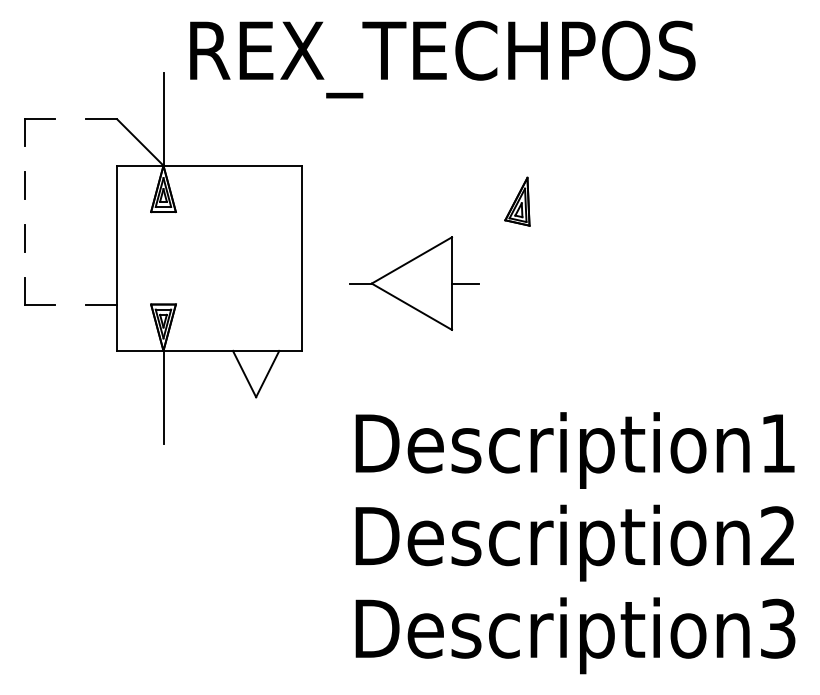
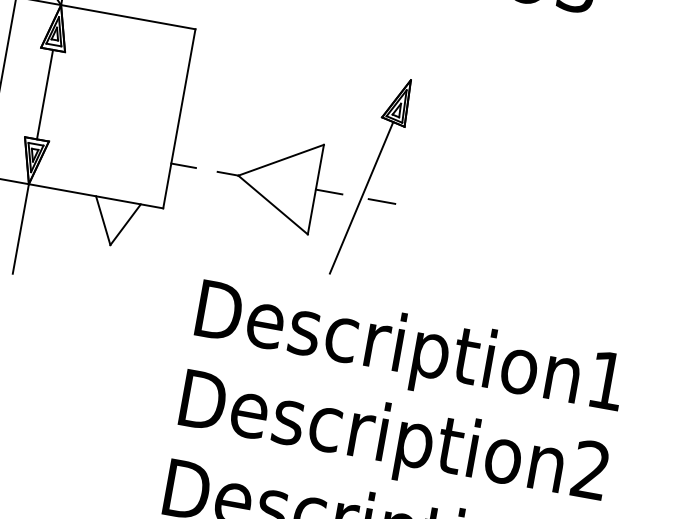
line: (163, 257) -> (45, 93), added
part: (414, 283) -> (279, 182), moved
line: (314, 304) -> (182, 165), added
line: (499, 304) -> (361, 197), added
line: (520, 304) -> (382, 201), added

